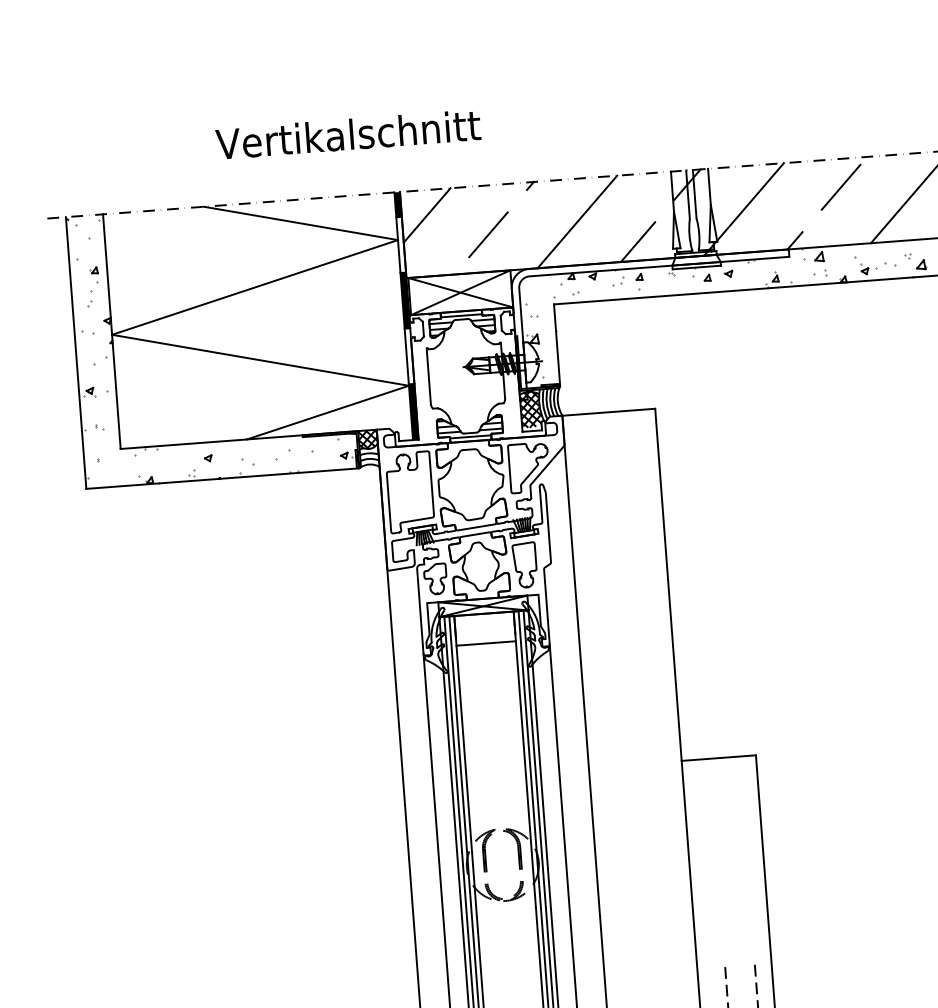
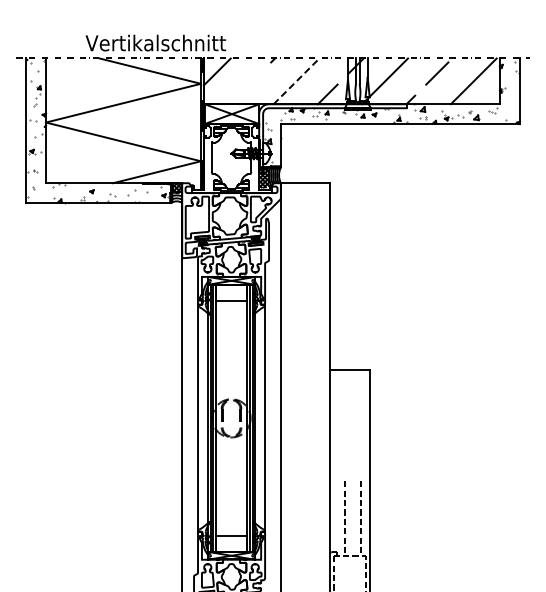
text: (347, 133) -> (155, 42), moved
line: (577, 222) -> (296, 81), solid -> dashed
line: (487, 234) -> (248, 84), removed

